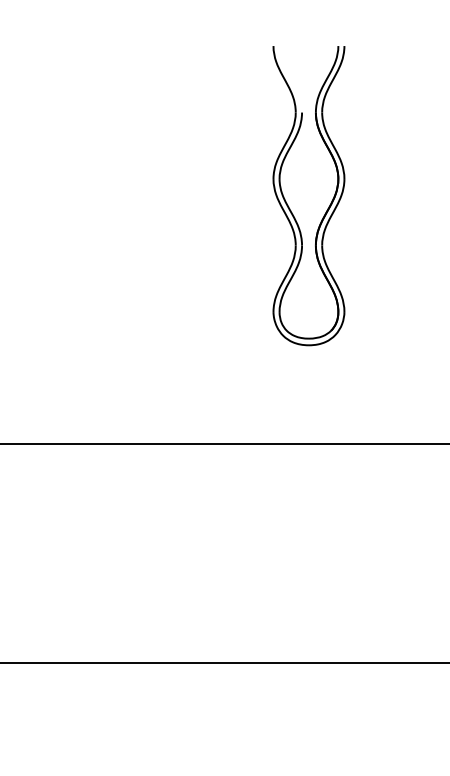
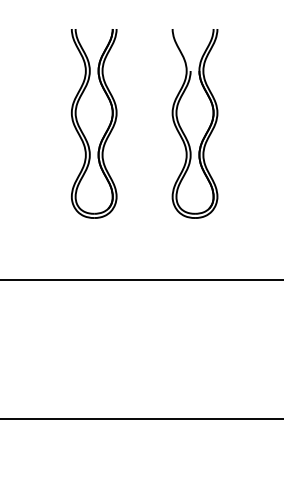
part: (129, 203) -> (81, 128), added

